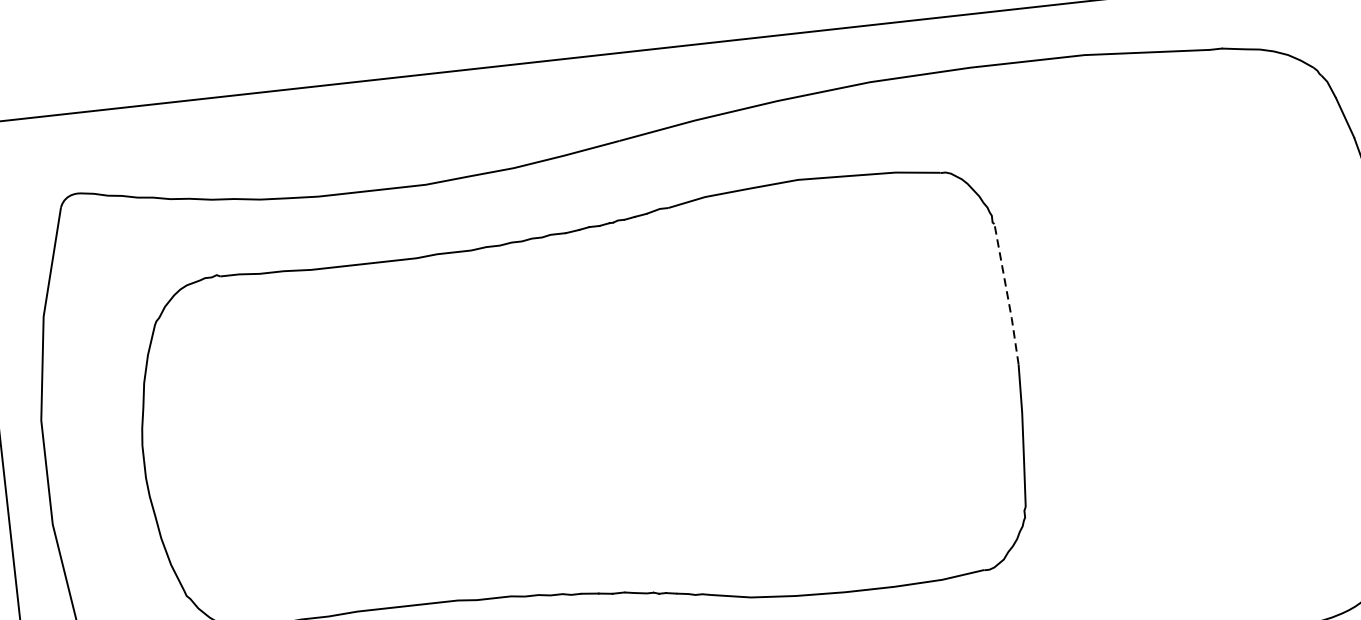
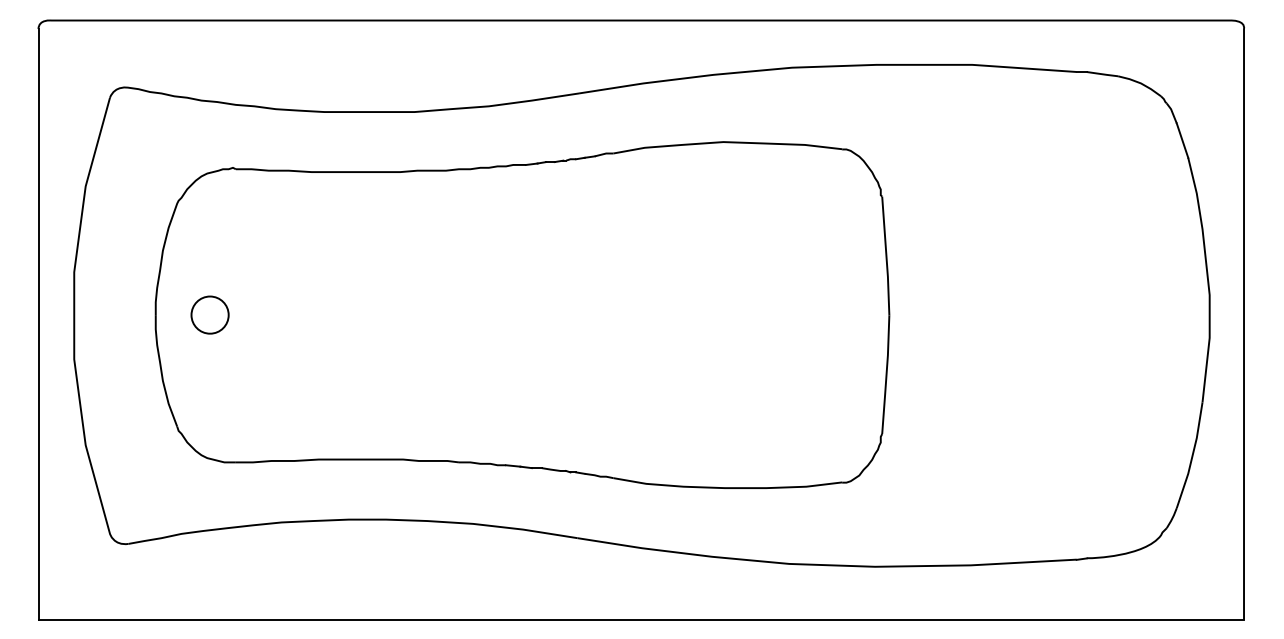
line: (1007, 293) -> (886, 255), dashed -> solid
part: (208, 453) -> (209, 314), added

